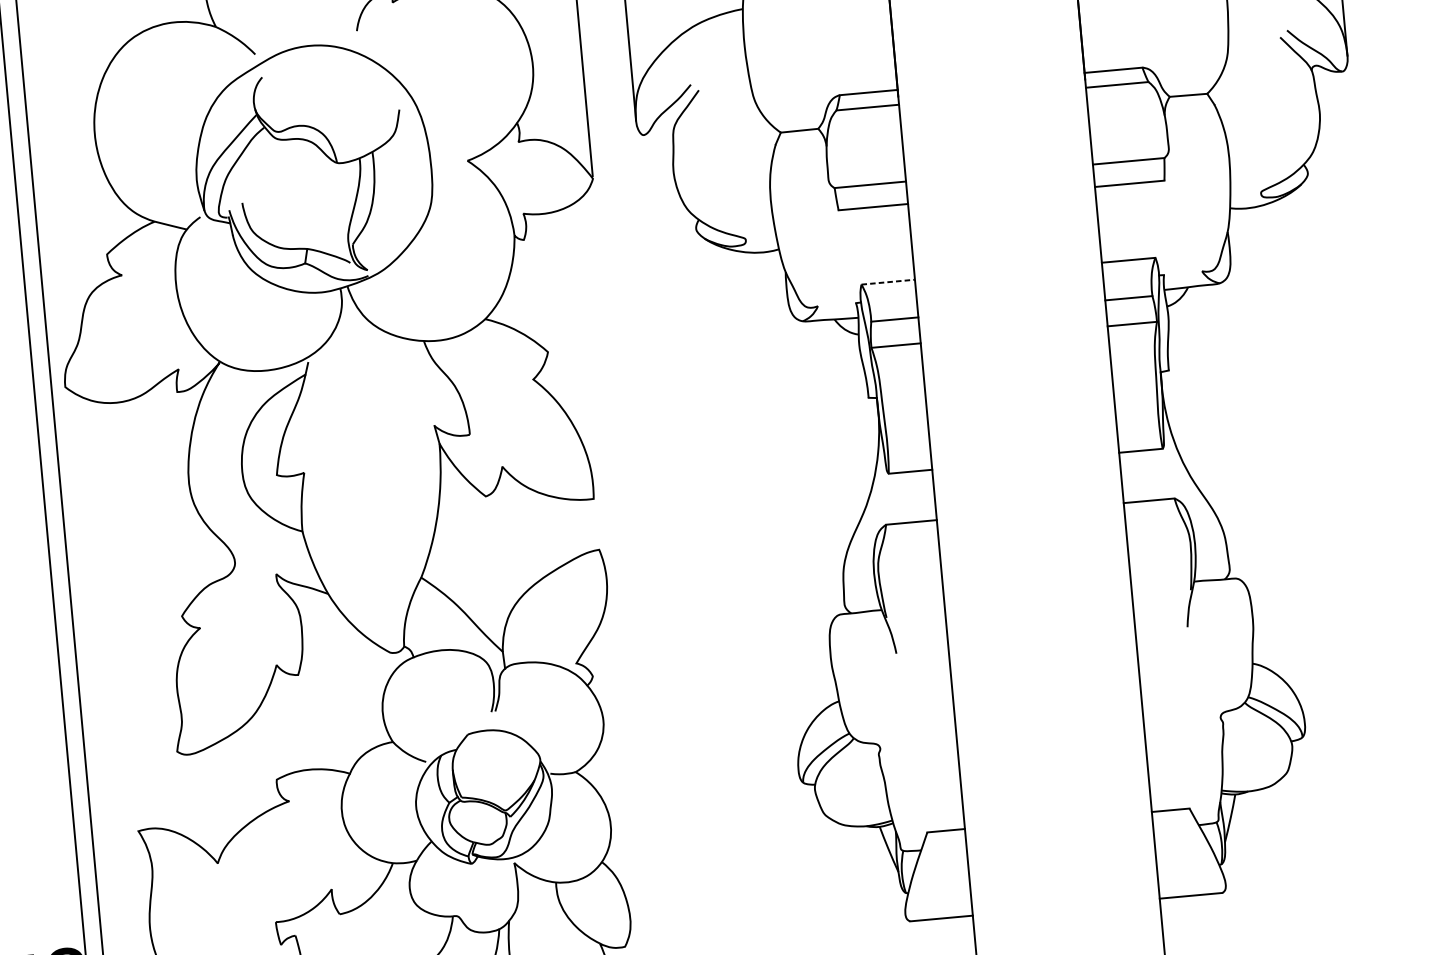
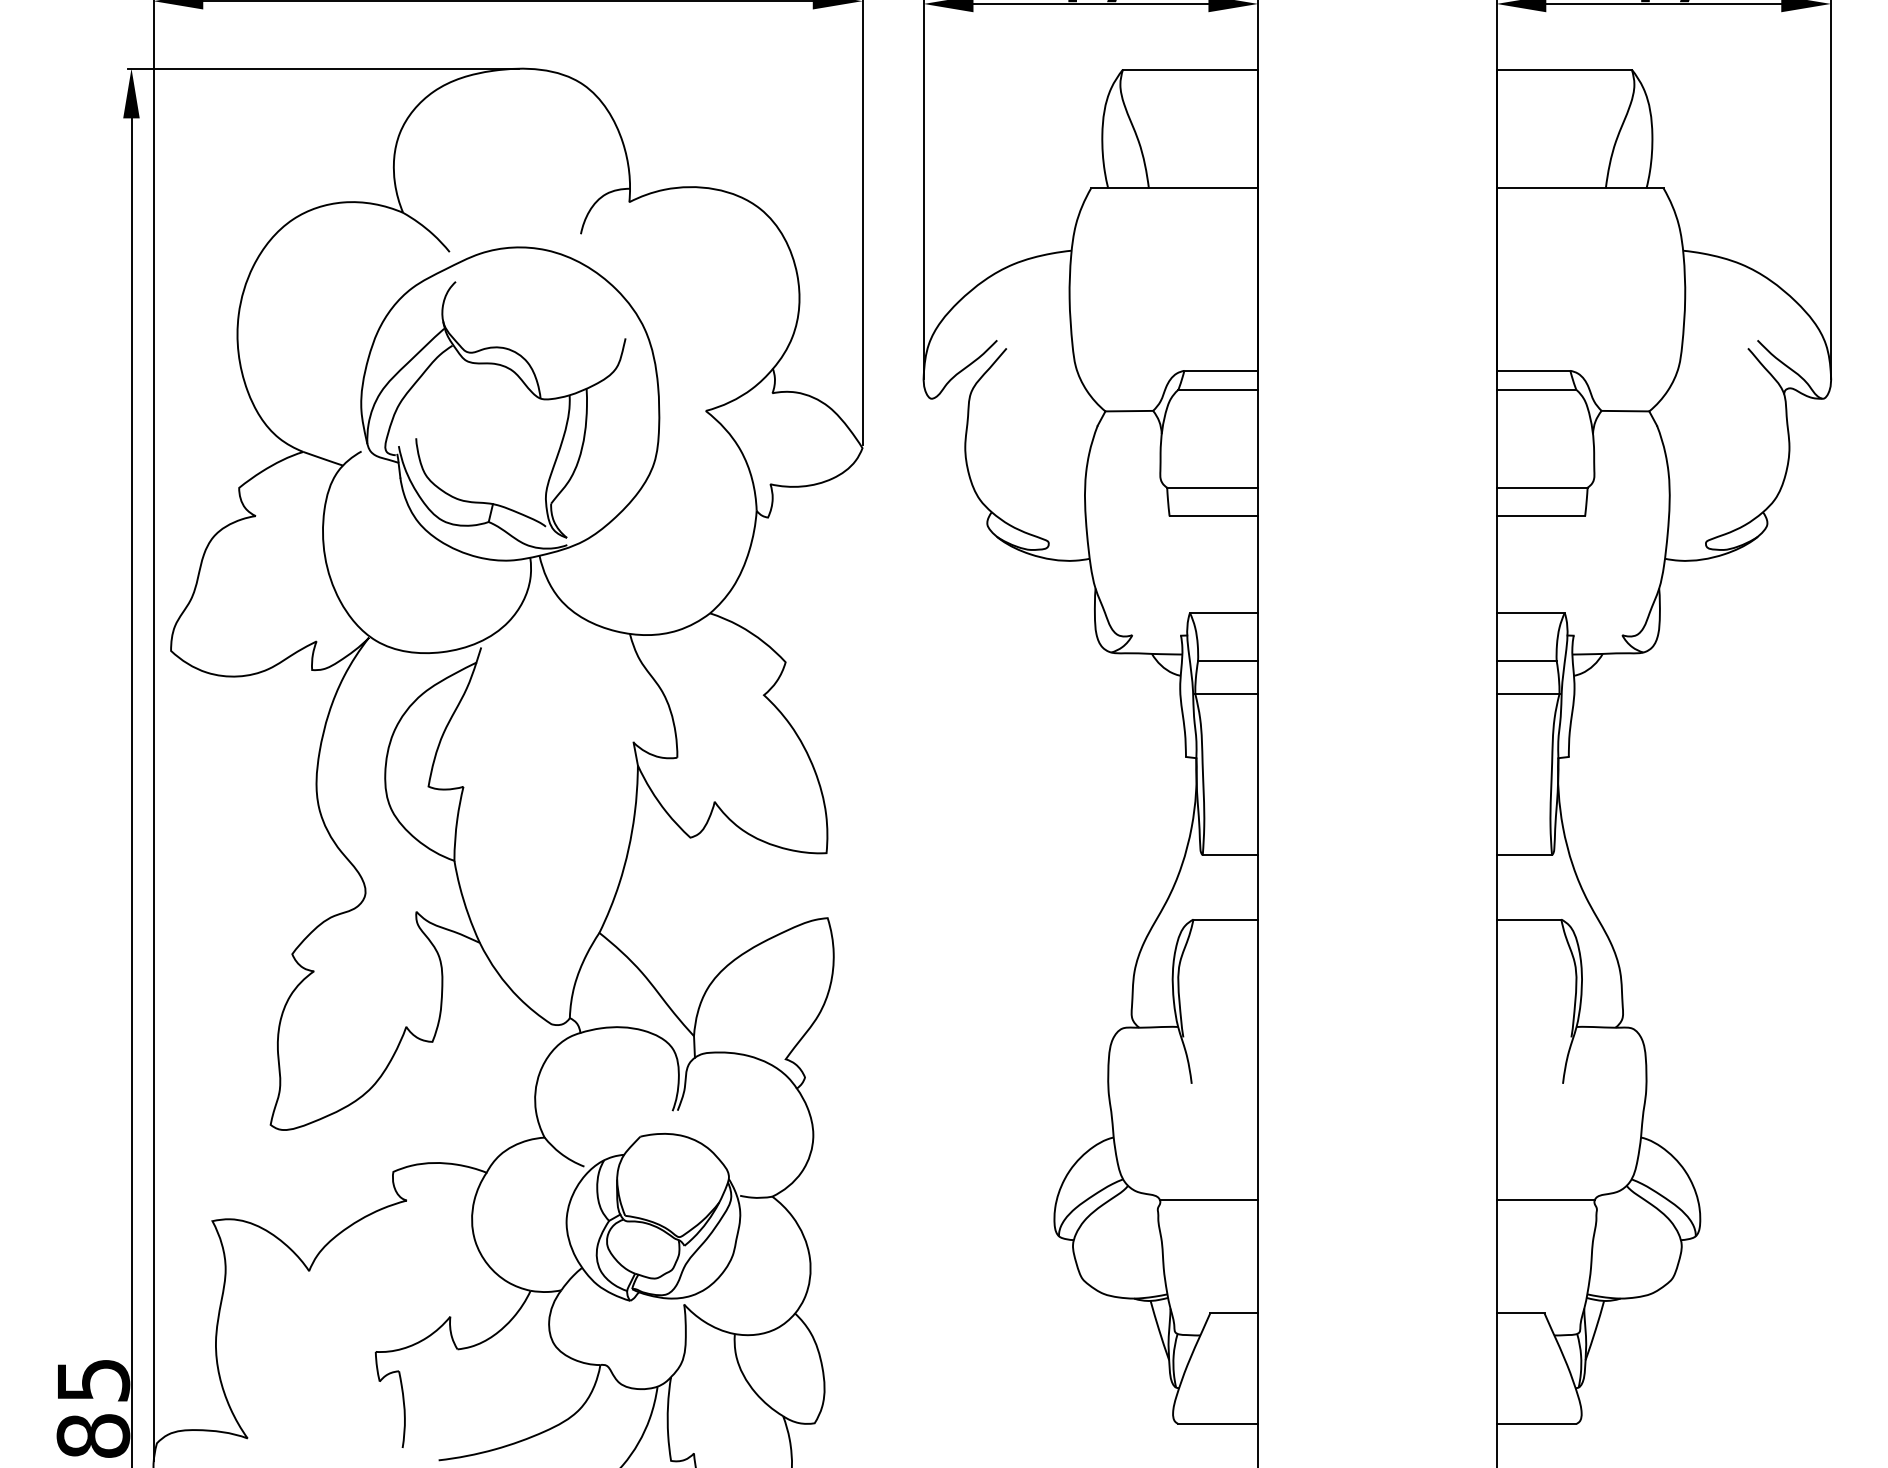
line: (888, 281) -> (1224, 612), dashed -> solid
line: (1182, 719) -> (1545, 1200), added
line: (917, 743) -> (1208, 1200), added

